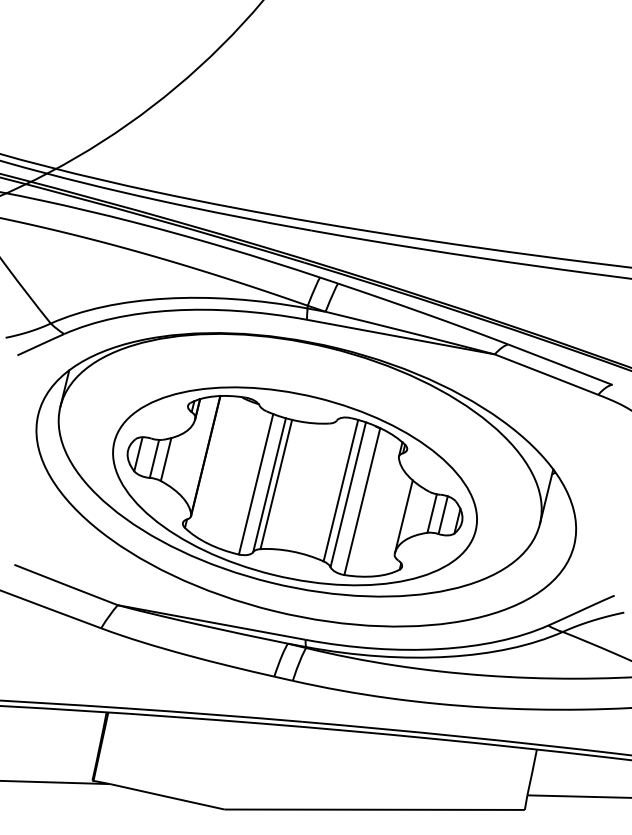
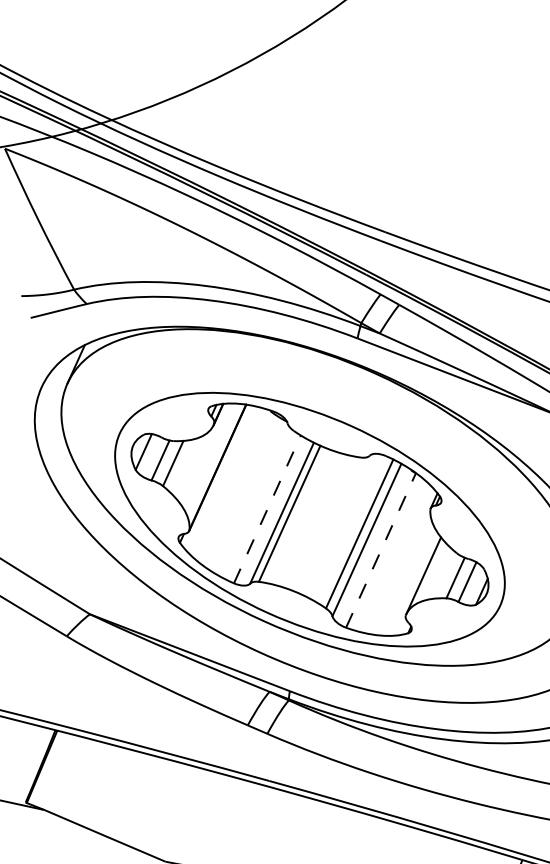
line: (256, 483) -> (268, 508), solid -> dashed
line: (362, 501) -> (381, 550), solid -> dashed

